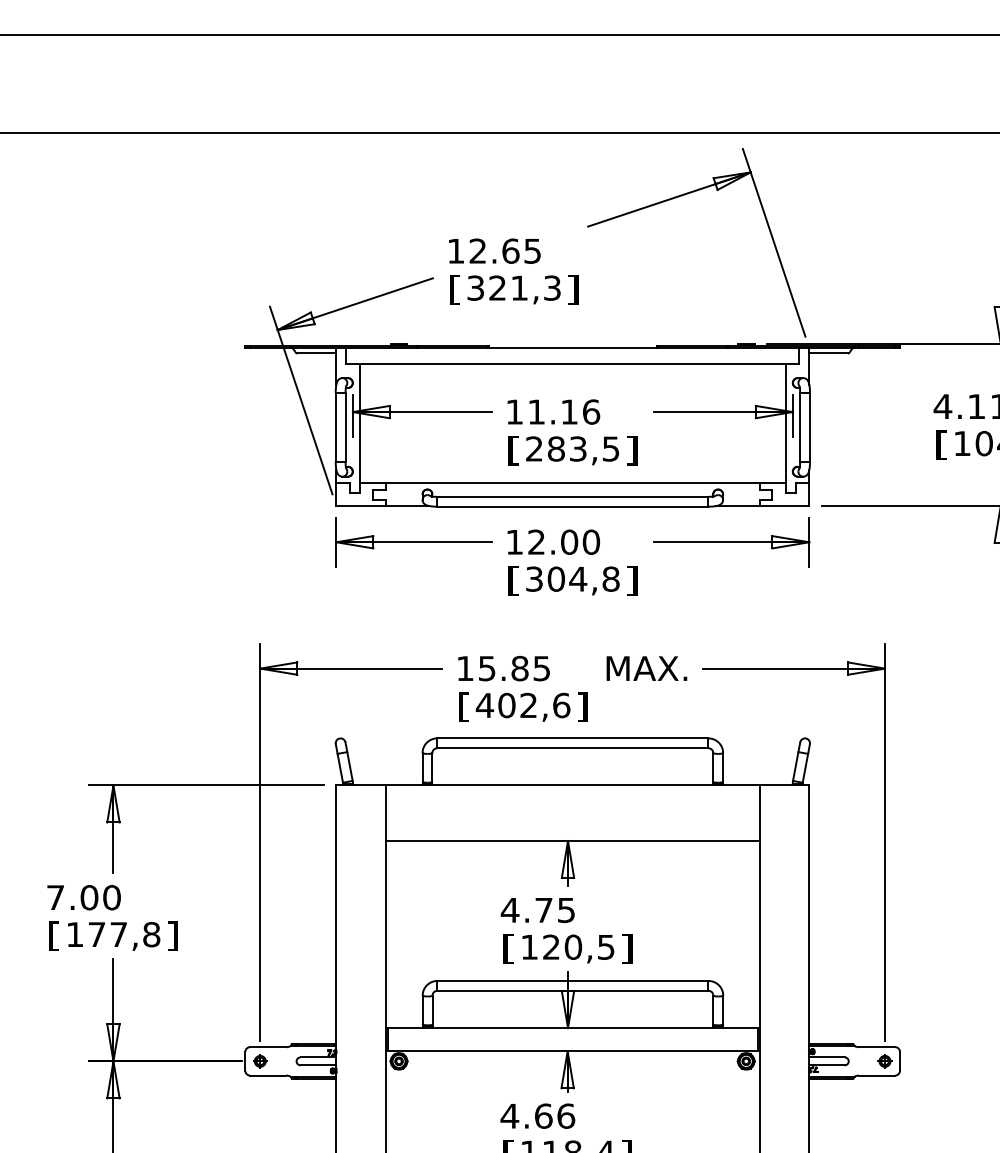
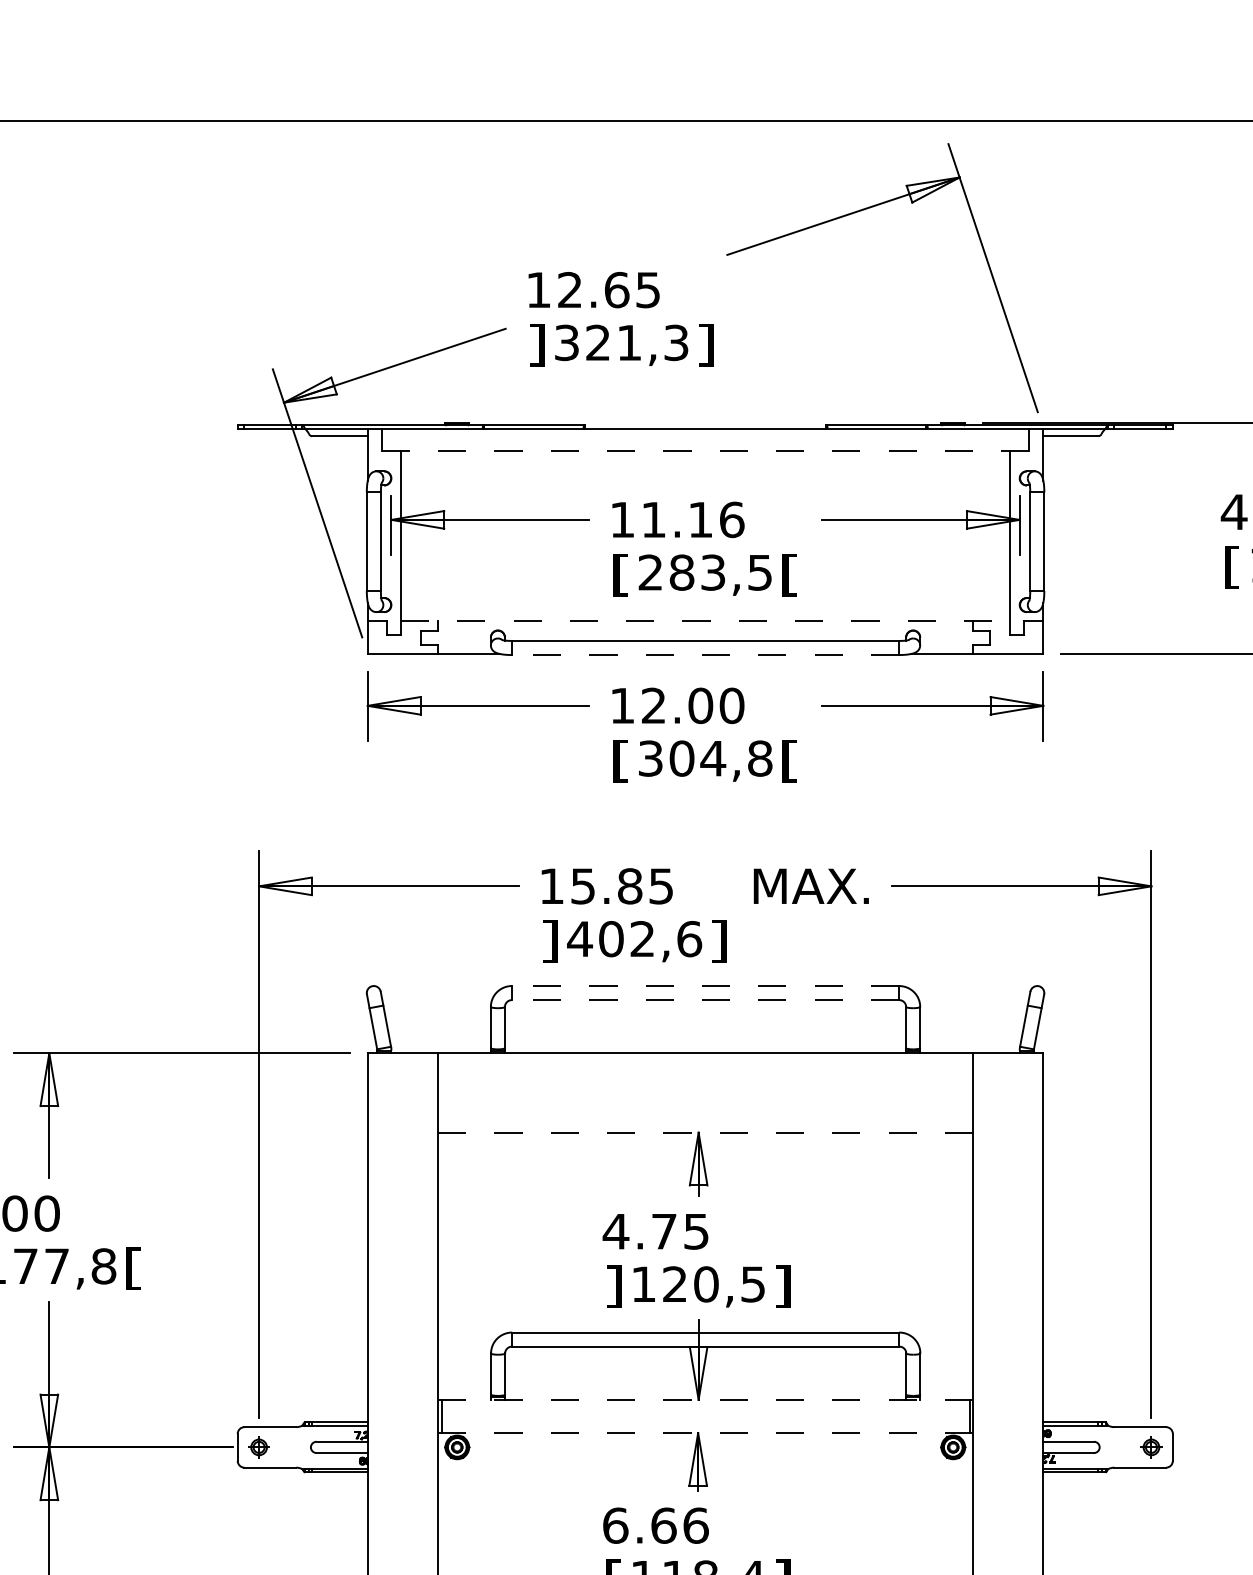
text: (455, 289) -> (537, 344), [ -> ]
line: (572, 363) -> (705, 450), solid -> dashed
text: (631, 450) -> (789, 574), ] -> [
line: (573, 482) -> (706, 620), solid -> dashed
line: (572, 506) -> (705, 654), solid -> dashed
text: (631, 580) -> (789, 760), ] -> [
text: (464, 706) -> (550, 940), [ -> ]
line: (572, 738) -> (705, 986), solid -> dashed
line: (572, 748) -> (705, 1000), solid -> dashed
line: (572, 841) -> (705, 1133), solid -> dashed
text: (172, 935) -> (133, 1267), ] -> [
text: (508, 948) -> (613, 1286), [ -> ]
line: (573, 1028) -> (706, 1400), solid -> dashed
line: (573, 1051) -> (706, 1433), solid -> dashed
text: (509, 1115) -> (615, 1524), 4.66 -> 6.66

